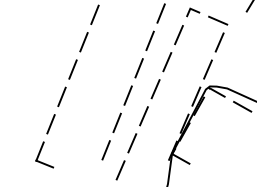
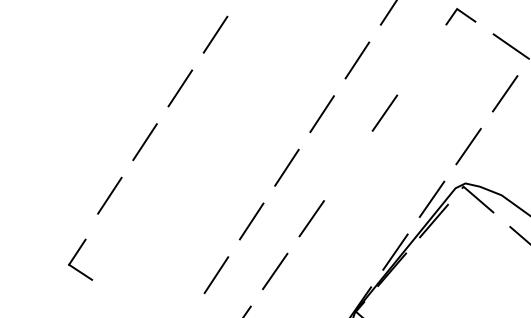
line: (178, 35) -> (420, 61), removed
line: (155, 89) -> (347, 166), removed
part: (44, 154) -> (82, 257), size x0.7

